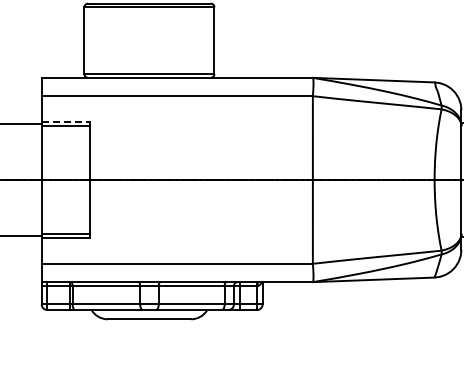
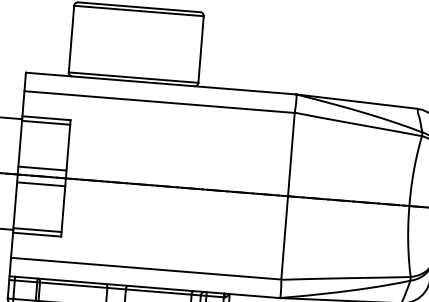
line: (66, 121) -> (47, 118), dashed -> solid
line: (65, 172) -> (42, 168), added
line: (65, 187) -> (40, 183), added

